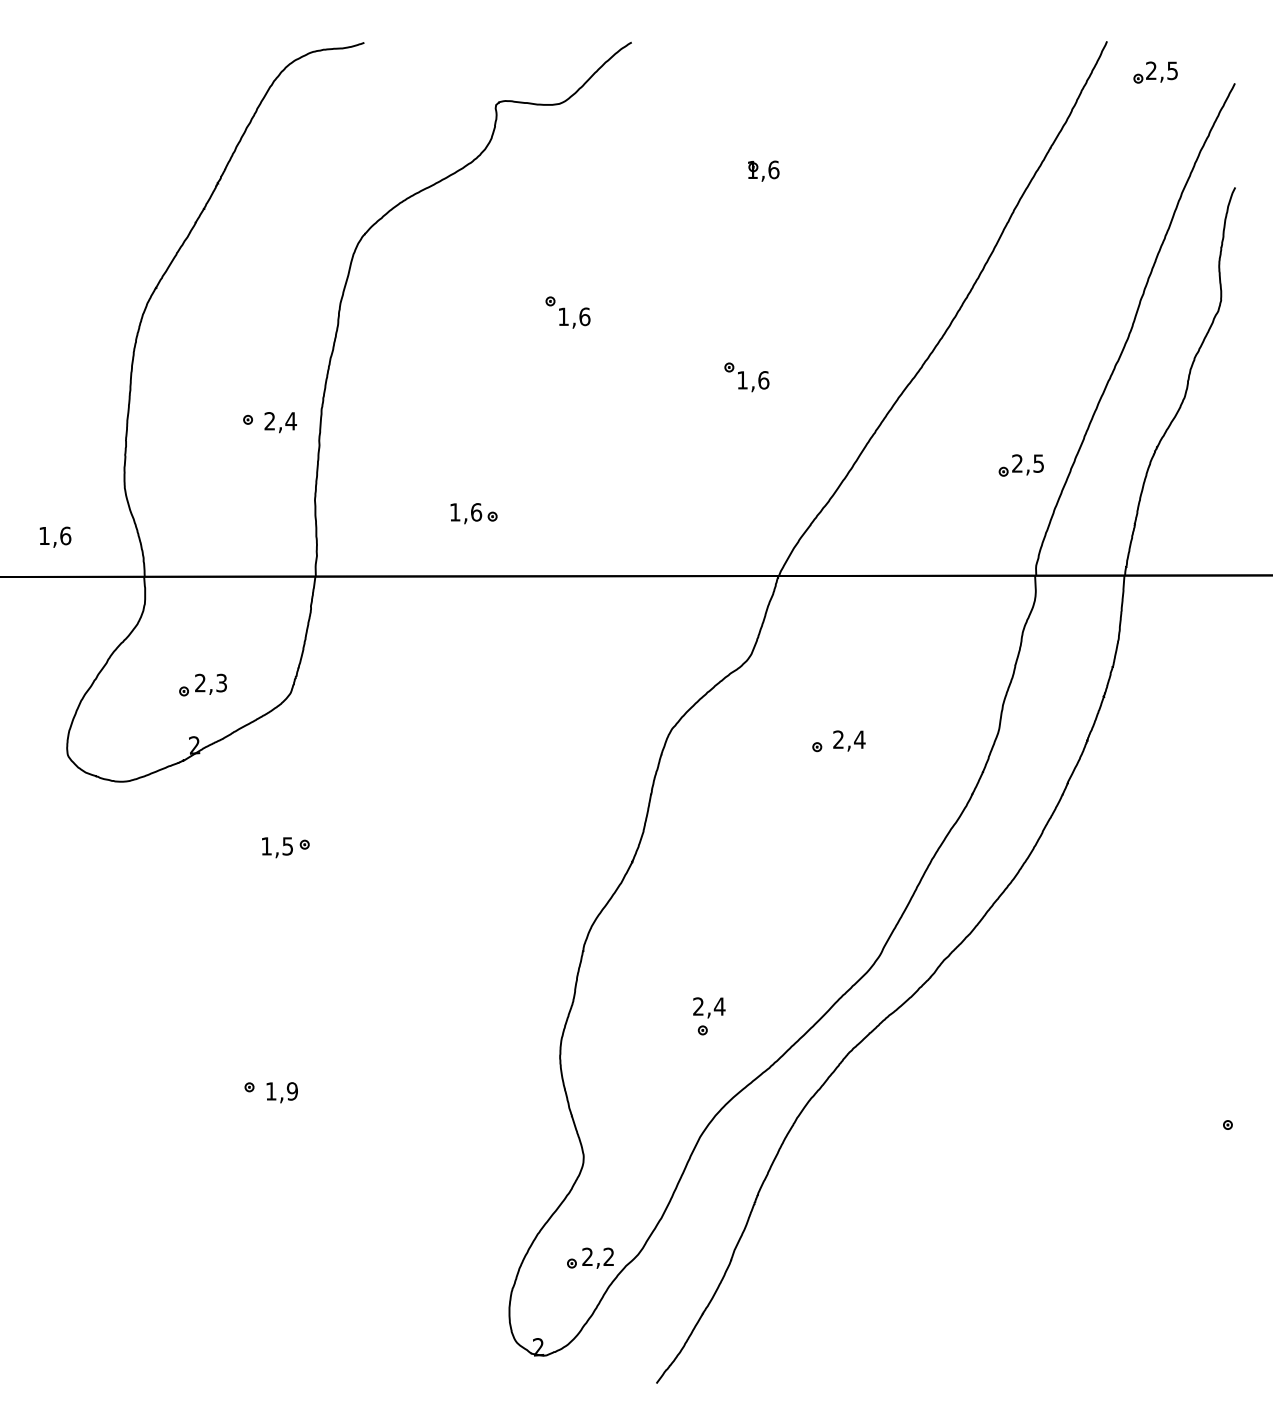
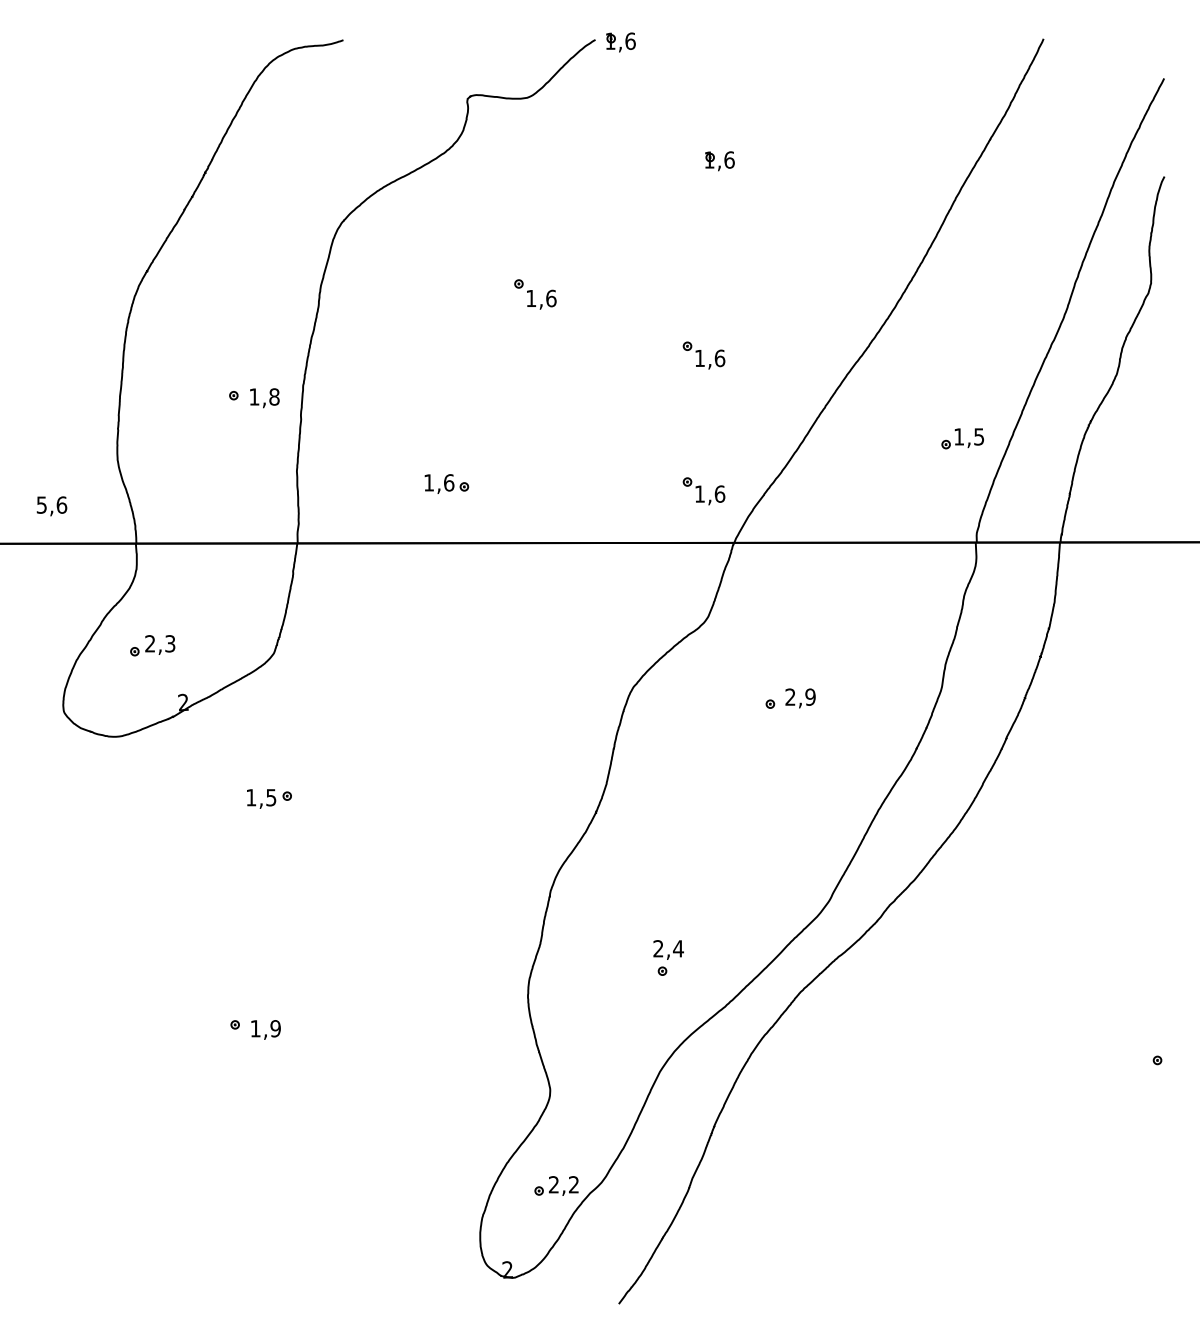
part: (658, 44) -> (620, 41), added
part: (1155, 72) -> (1089, 68), removed
text: (280, 421) -> (264, 397), 2,4 -> 1,8
text: (1017, 463) -> (959, 436), 2,5 -> 1,5
part: (746, 521) -> (703, 491), added
text: (44, 536) -> (41, 505), 1,6 -> 5,6
part: (202, 684) -> (152, 645), moved
text: (859, 739) -> (810, 696), 2,4 -> 2,9

